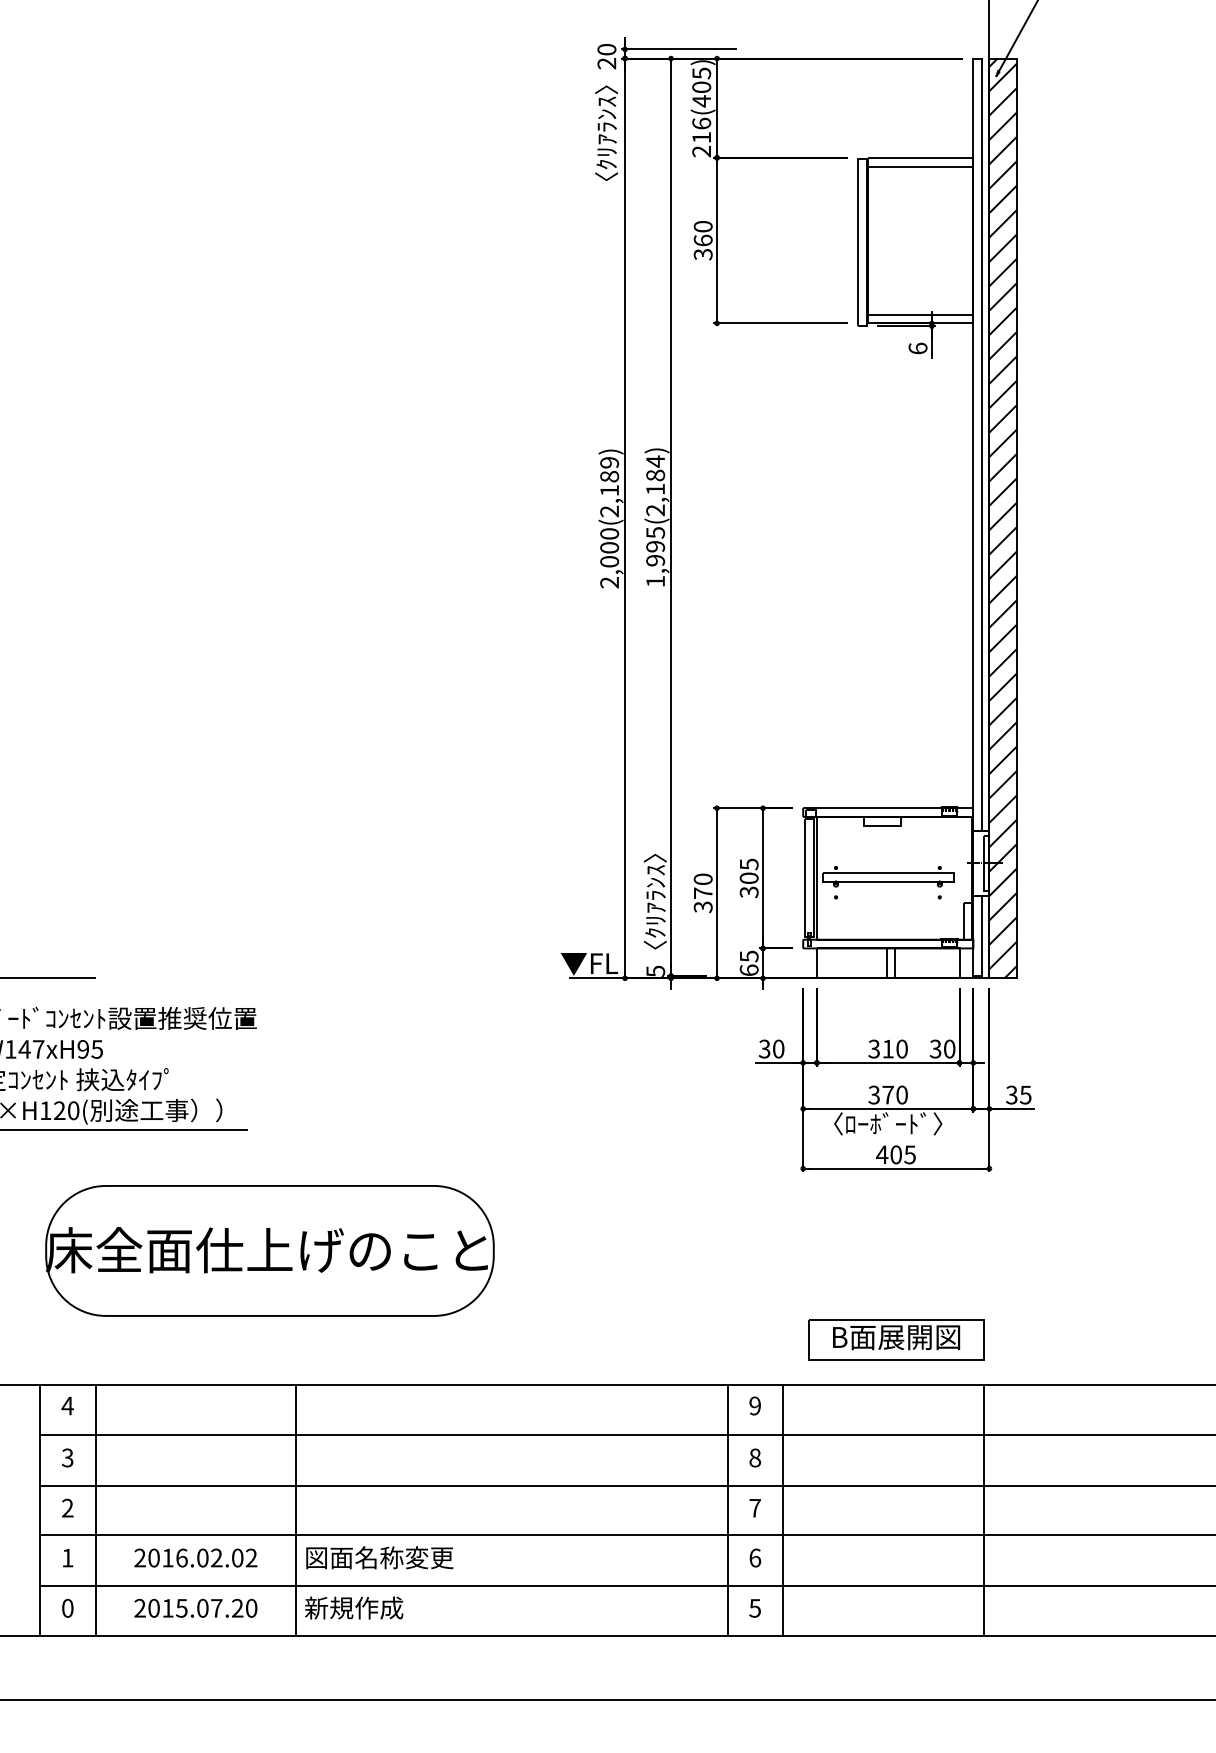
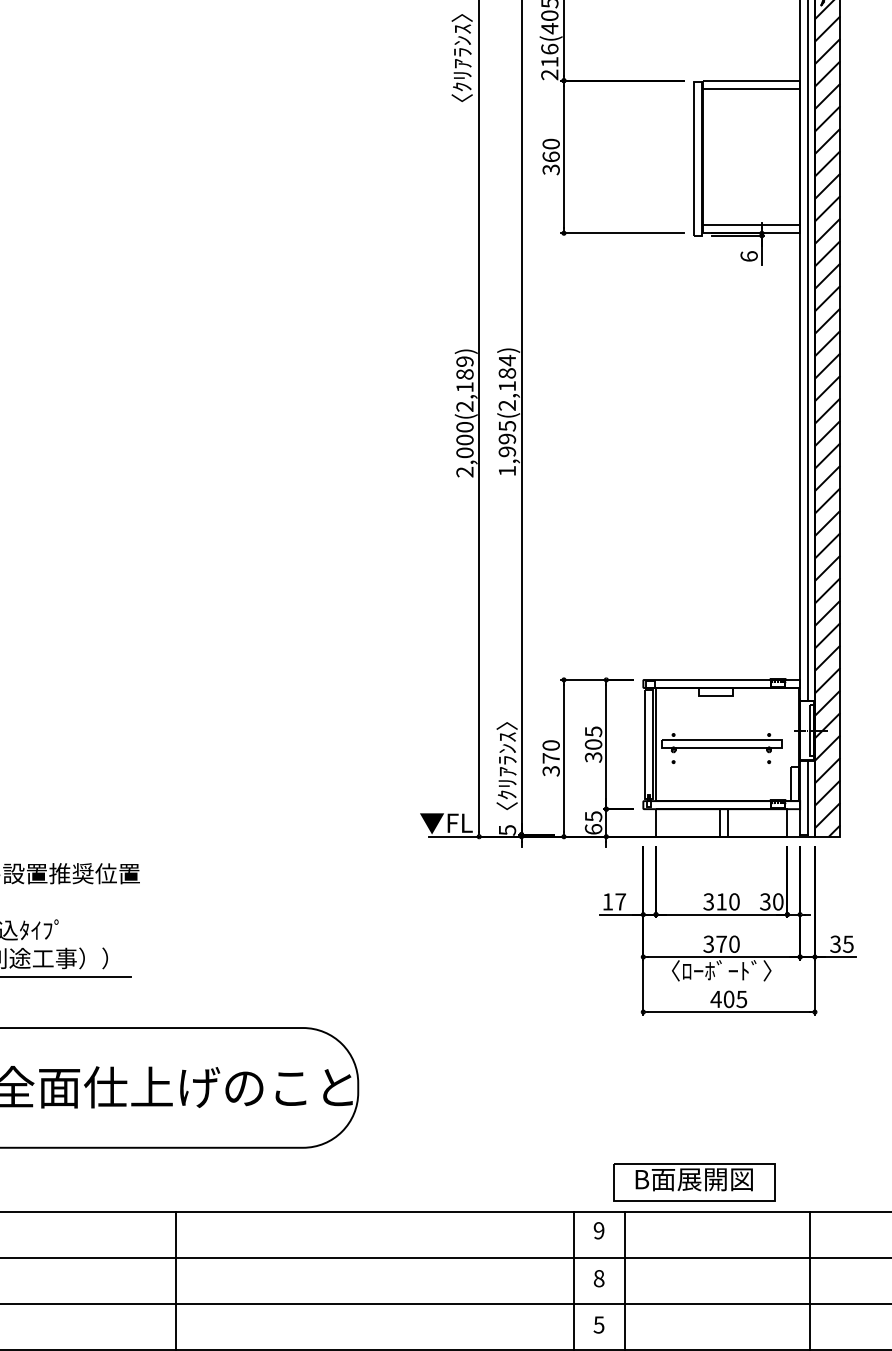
text: (771, 1048) -> (614, 901), 30 -> 17
part: (896, 1339) -> (694, 1181), moved
text: (754, 1508) -> (598, 1325), 7 -> 5

